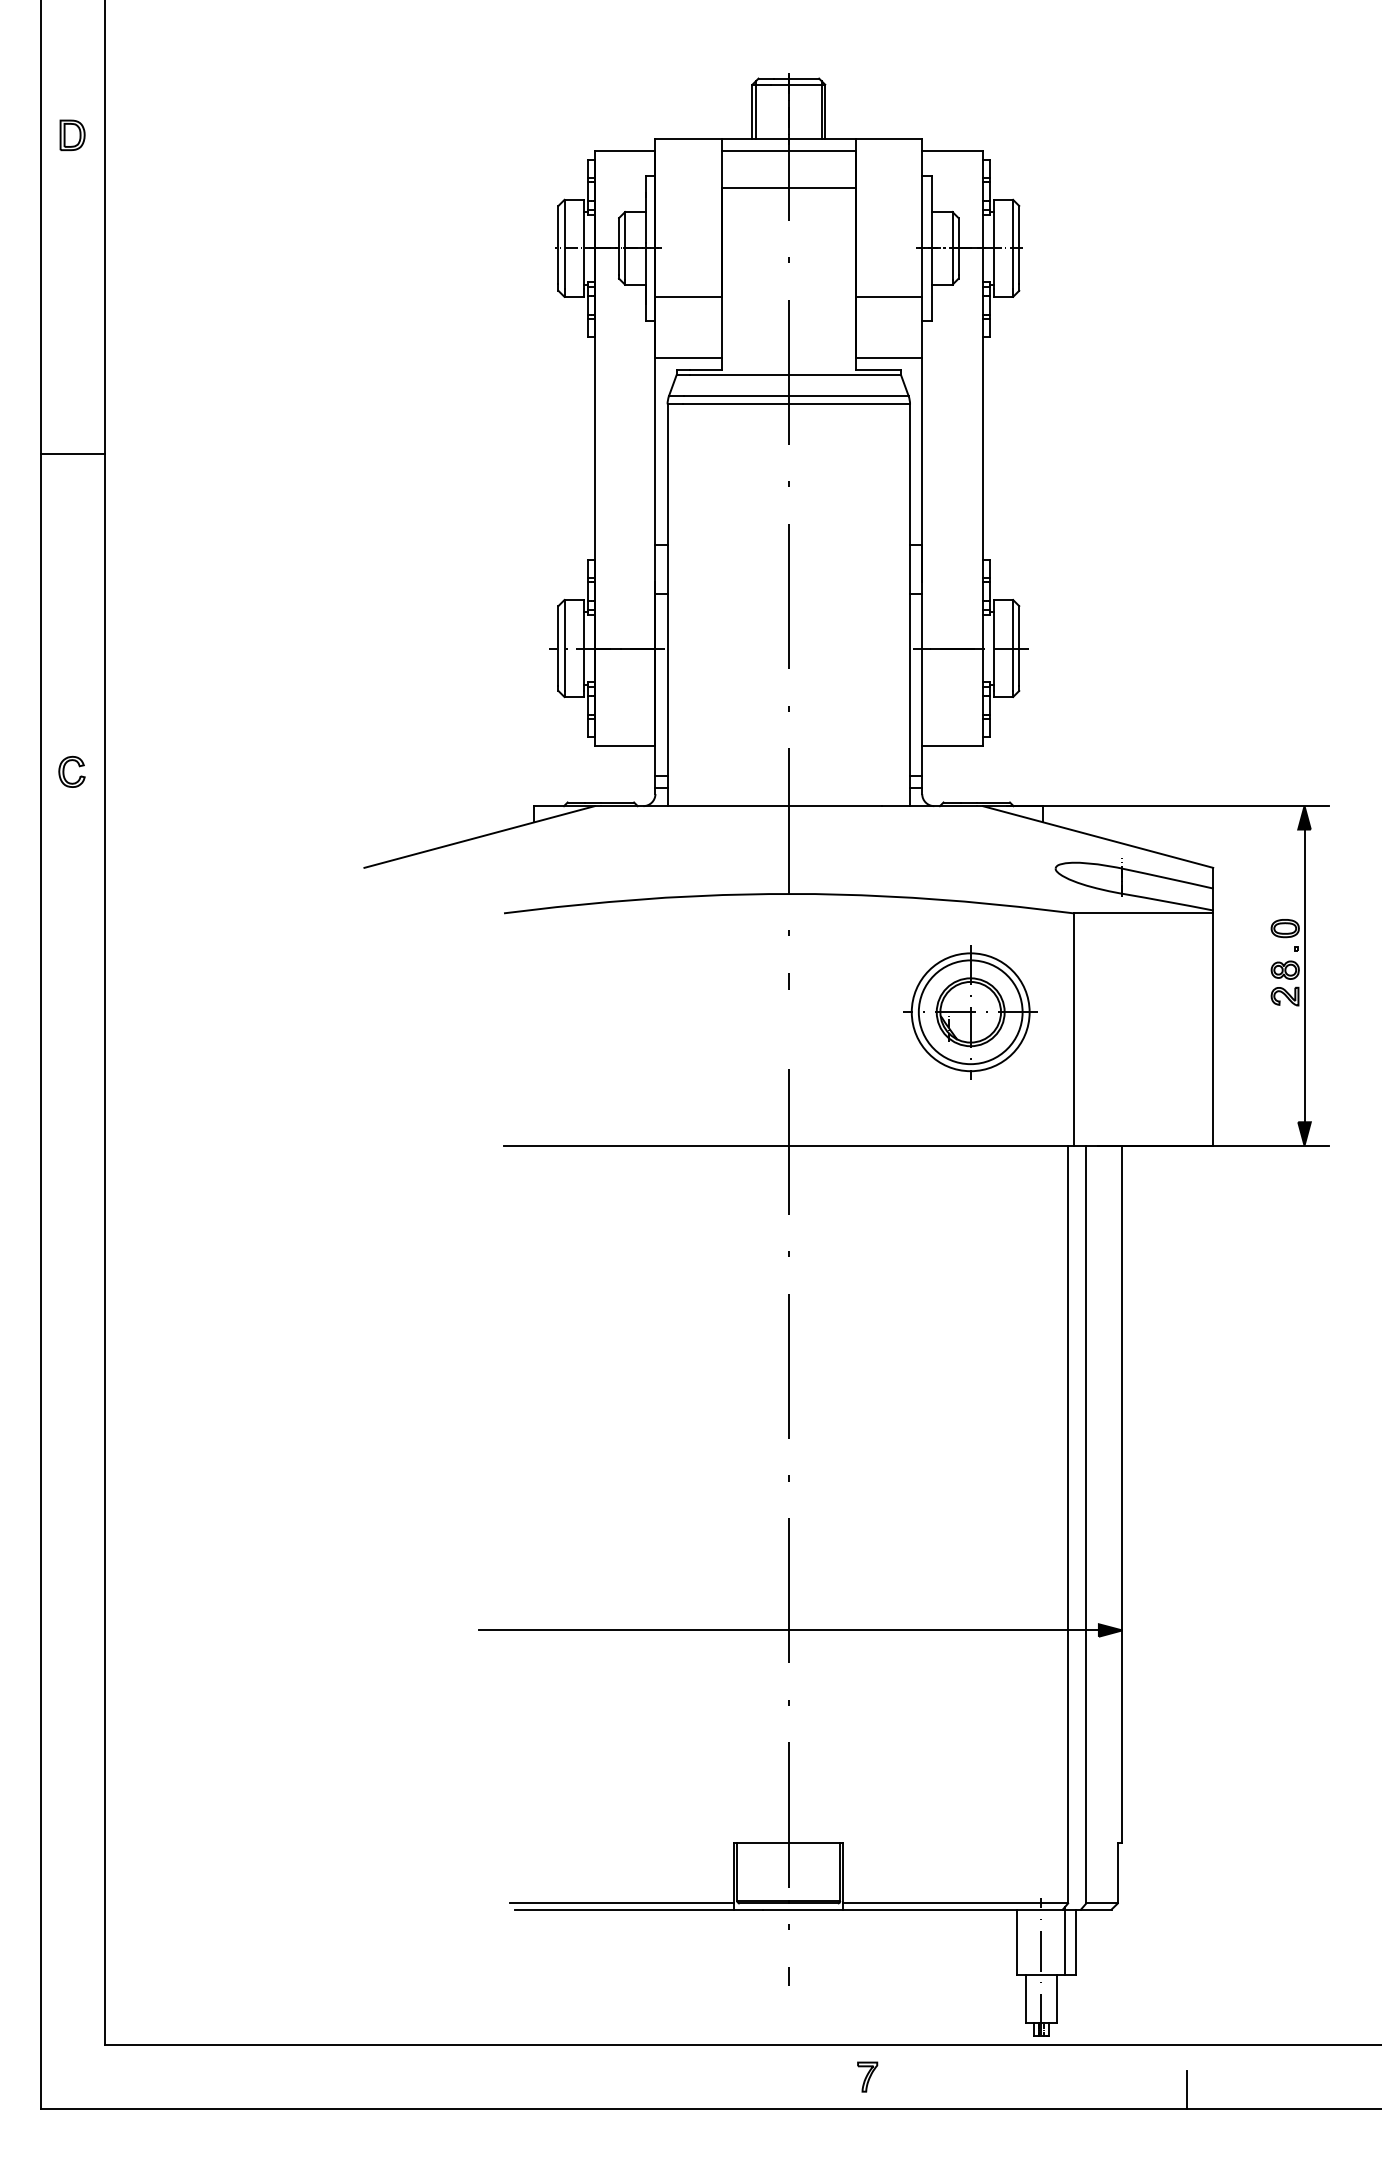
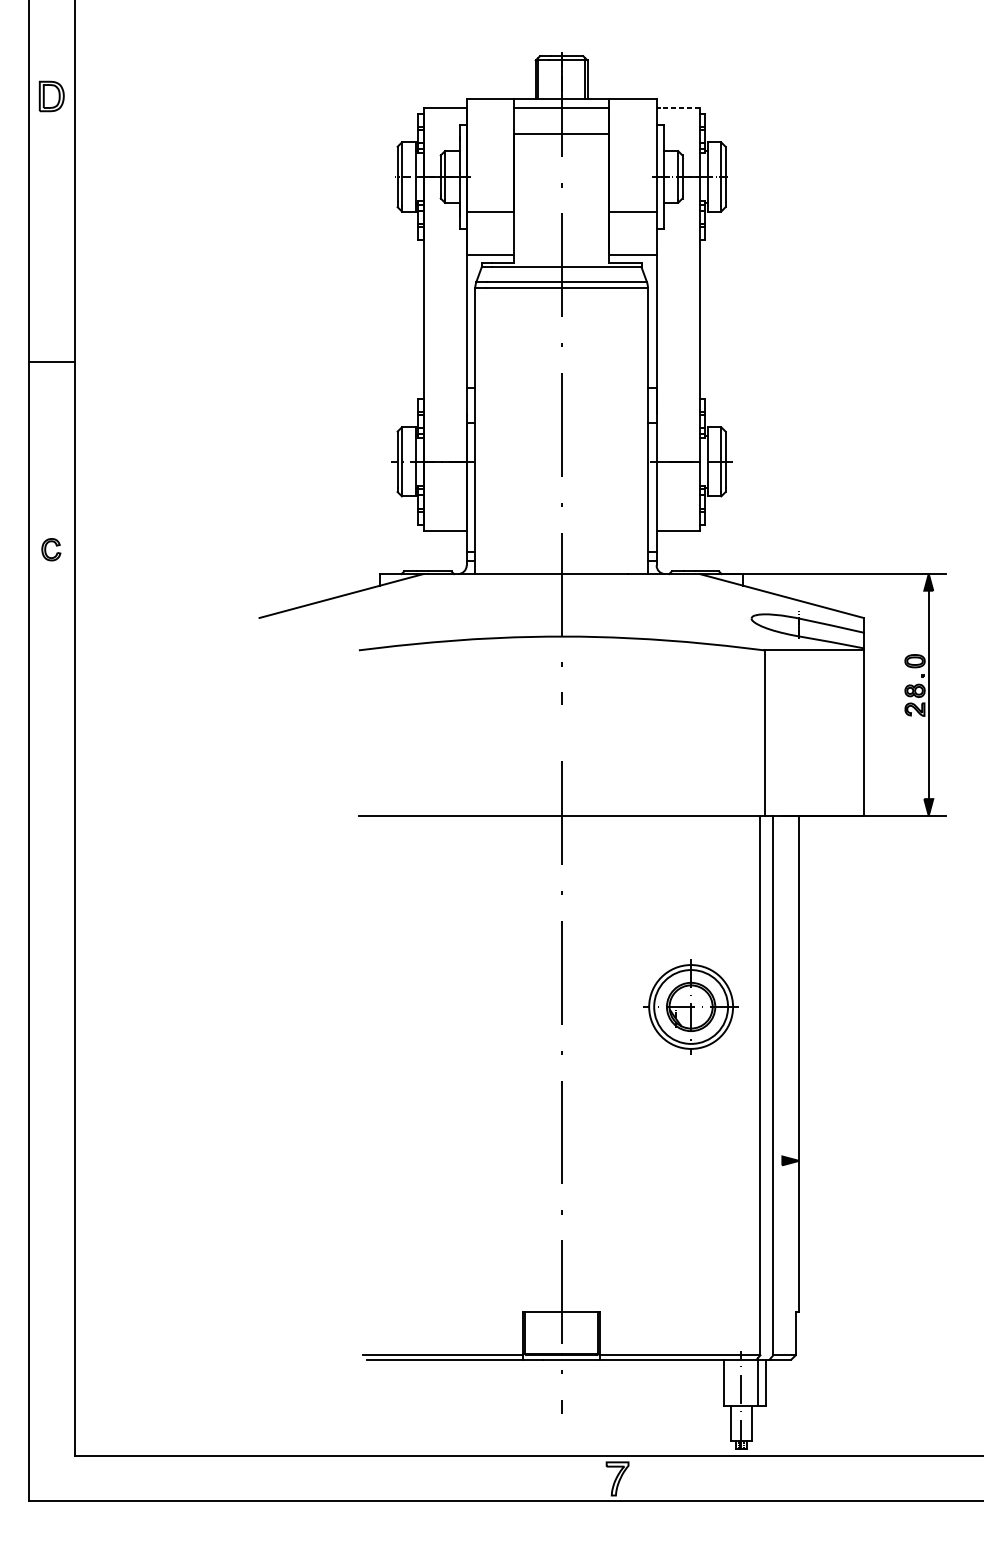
part: (72, 135) -> (51, 96), size x1.4
line: (952, 151) -> (678, 108), solid -> dashed
line: (72, 453) -> (51, 362), moved
part: (970, 1012) -> (690, 1007), moved
line: (788, 1630) -> (561, 1160), removed
part: (867, 2076) -> (617, 1478), size x1.6
line: (1187, 2089) -> (845, 1487), removed

